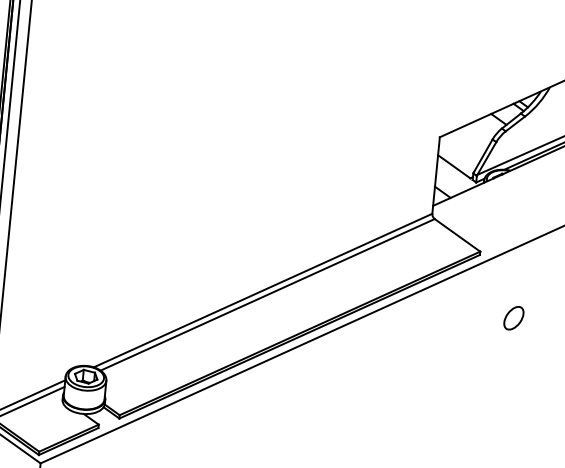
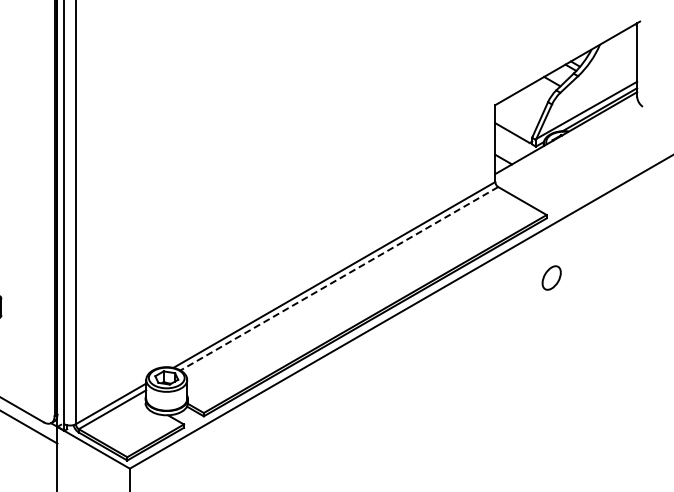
line: (266, 295) -> (338, 279), solid -> dashed
part: (513, 317) -> (551, 277), moved

